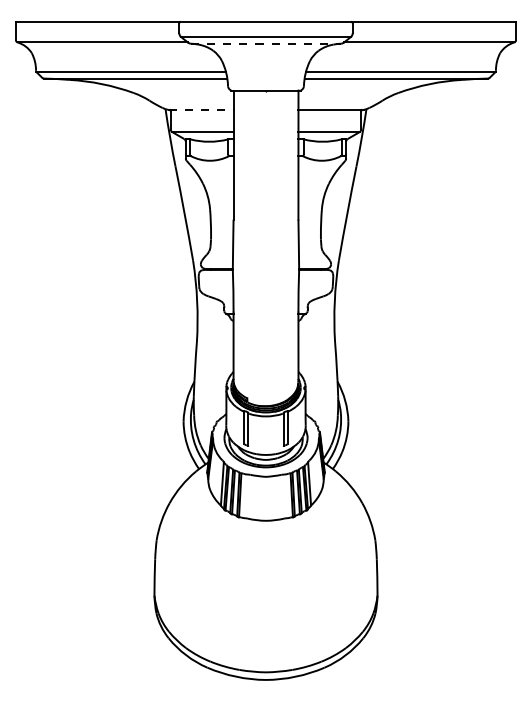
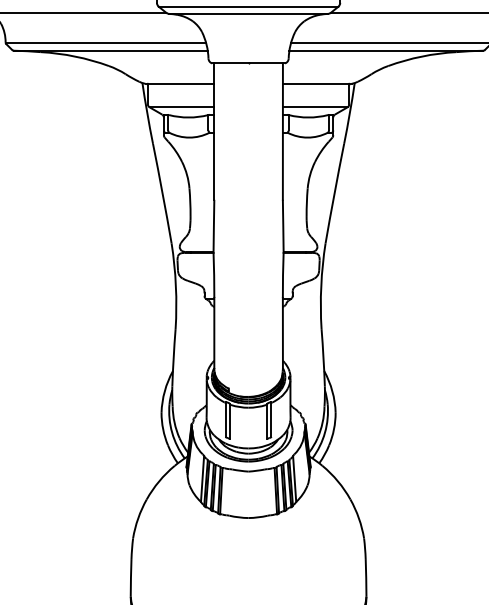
line: (266, 43) -> (249, 13), dashed -> solid
line: (201, 109) -> (180, 83), dashed -> solid

